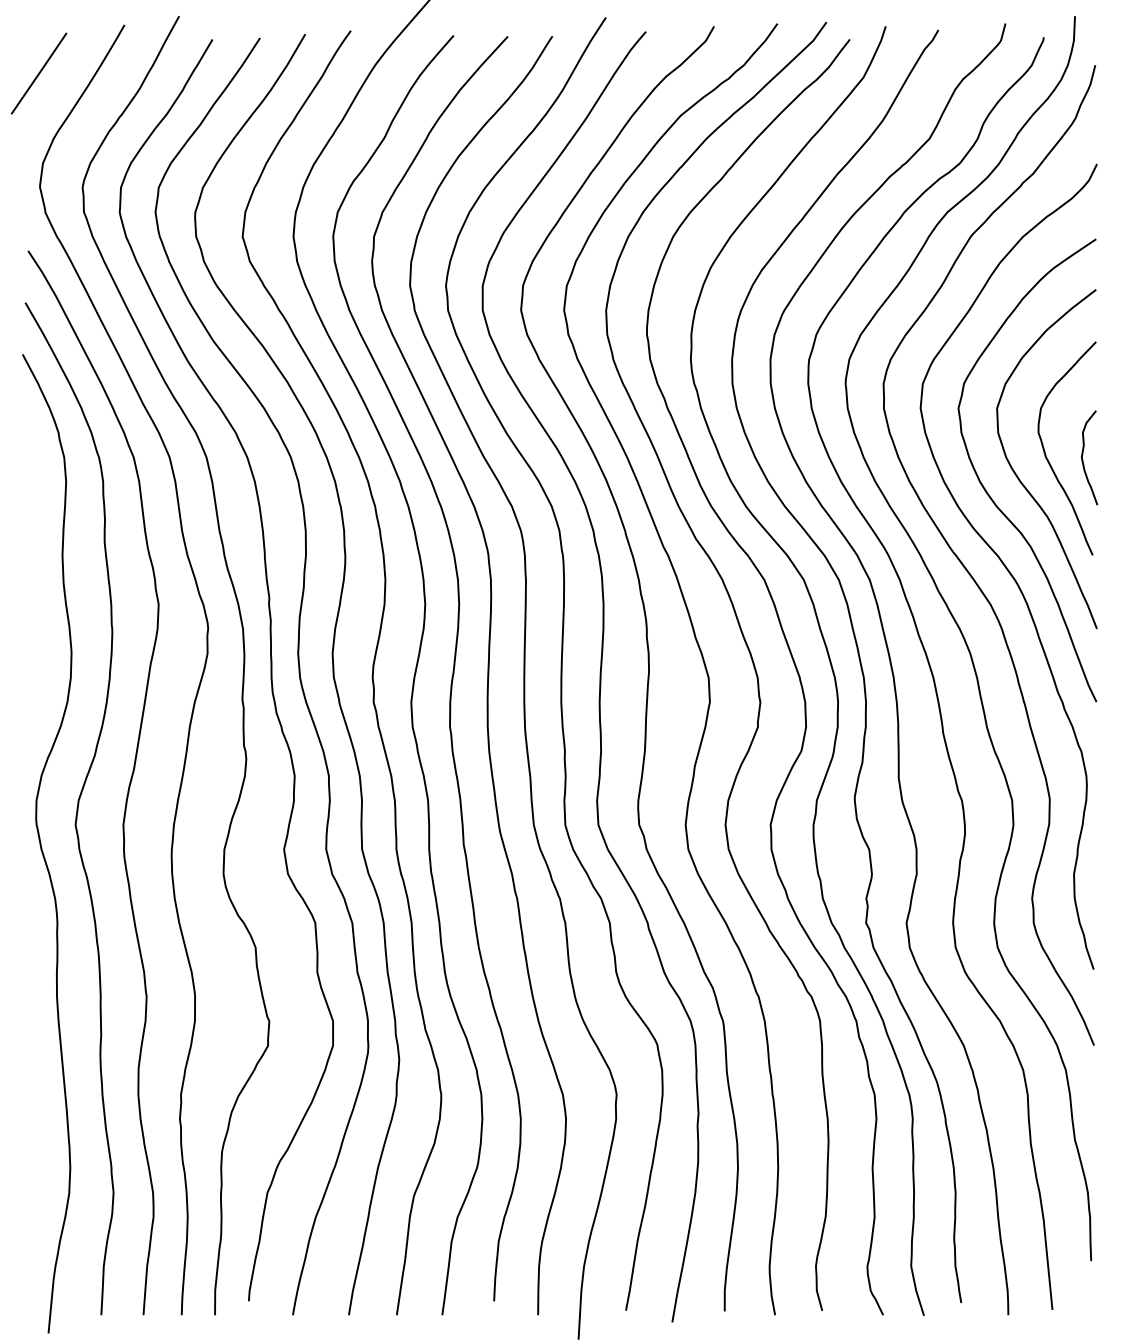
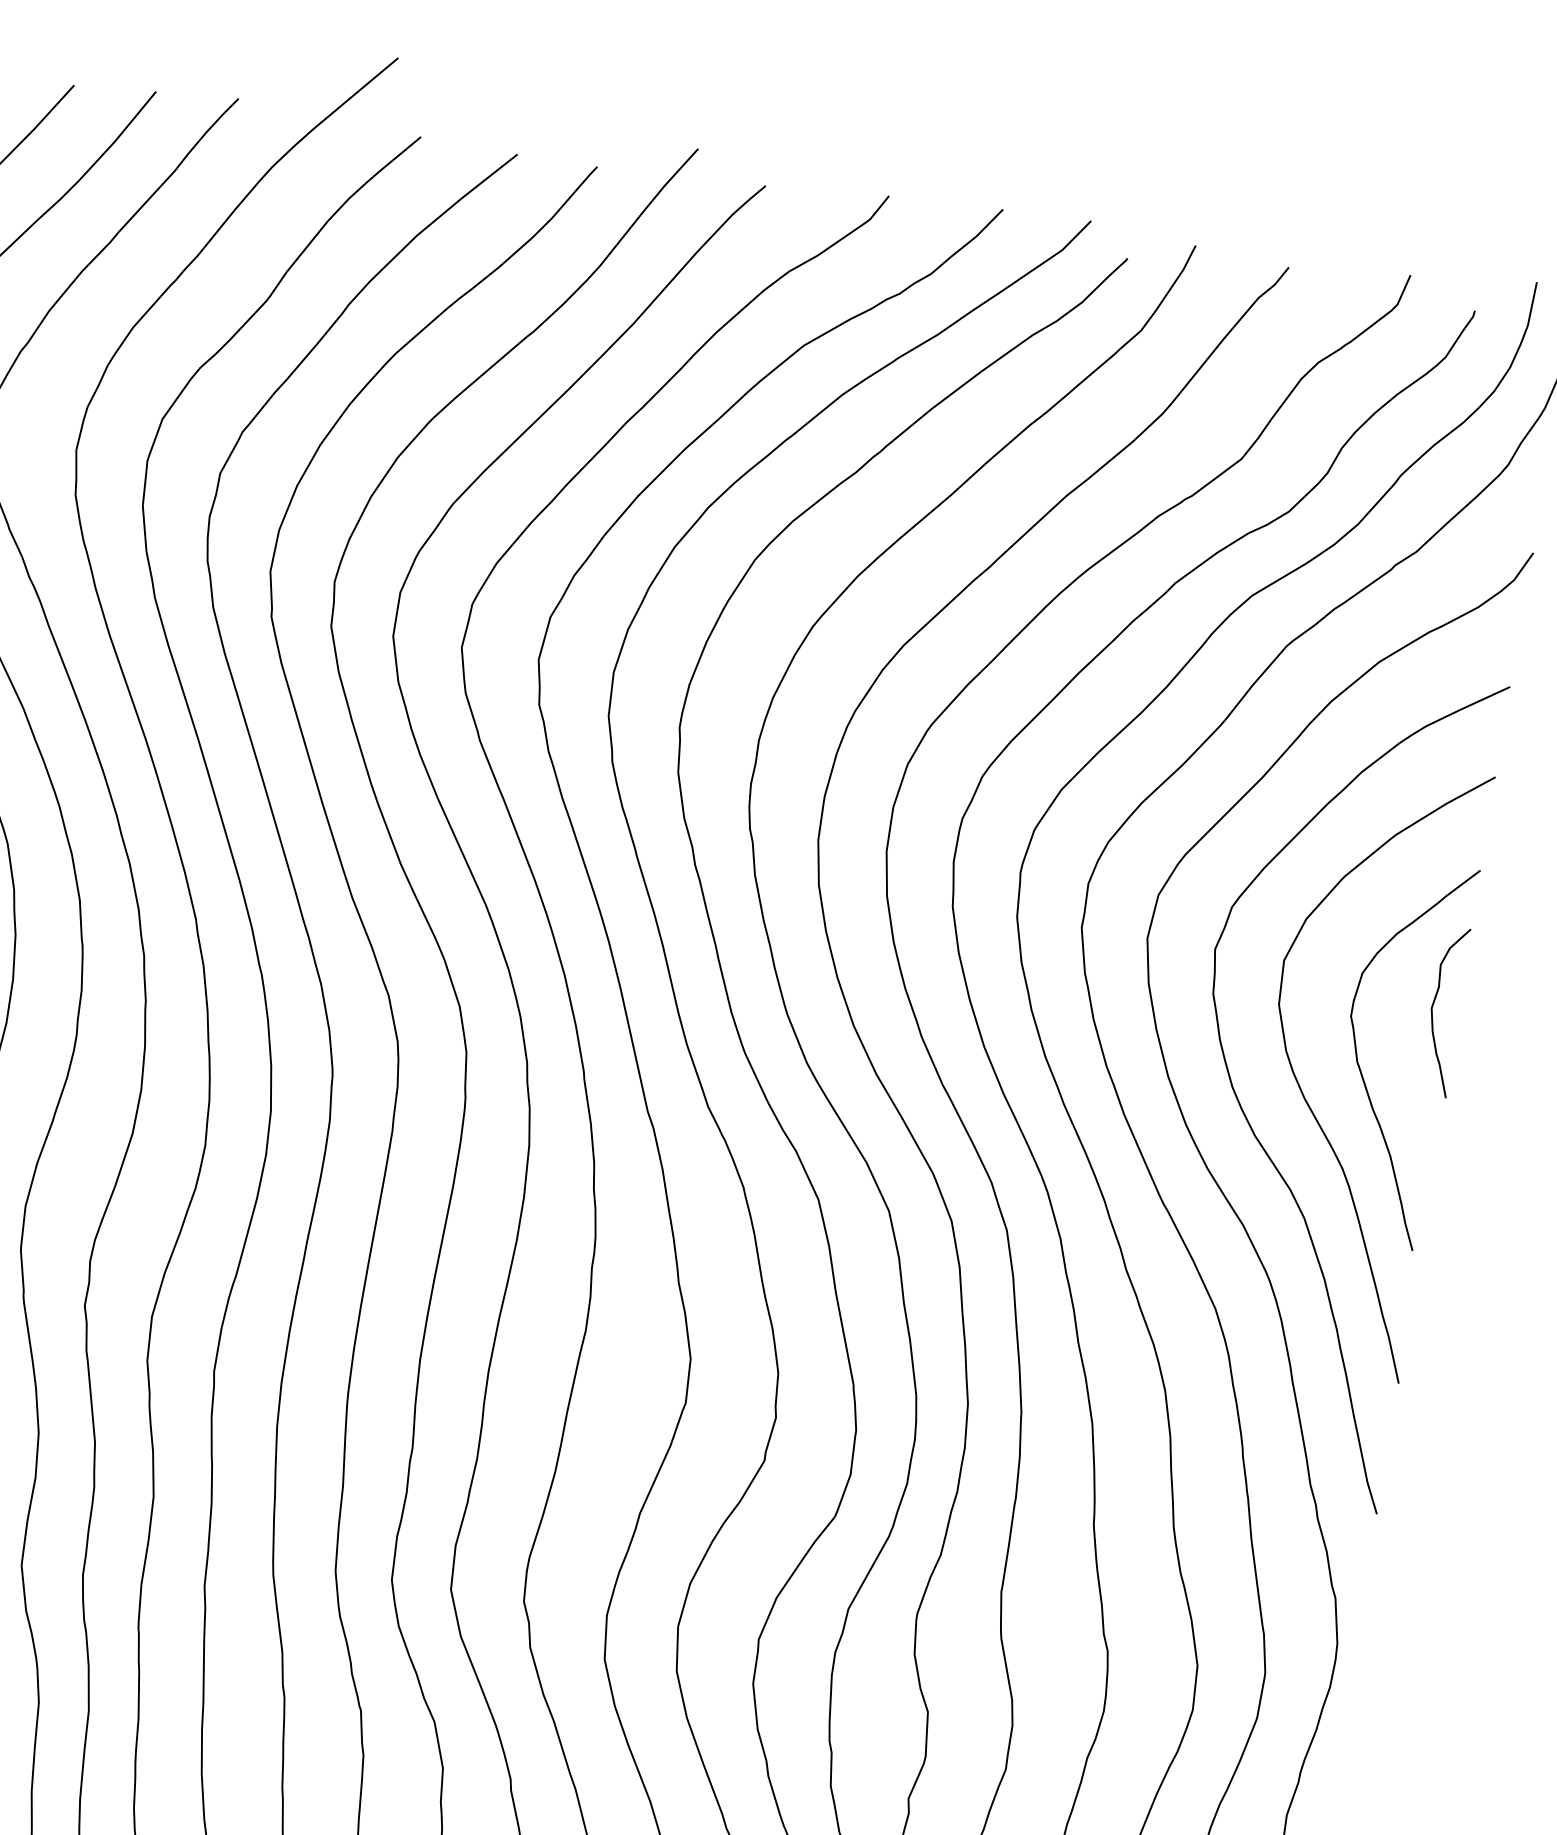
curve: (1083, 459) -> (1434, 1012), moved

